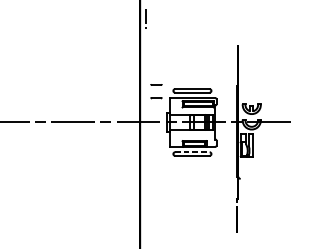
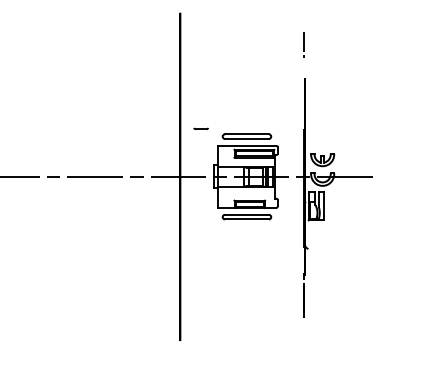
line: (145, 18) -> (303, 44), moved
line: (155, 97) -> (200, 145), removed
line: (192, 151) -> (246, 214), dashed -> solid

